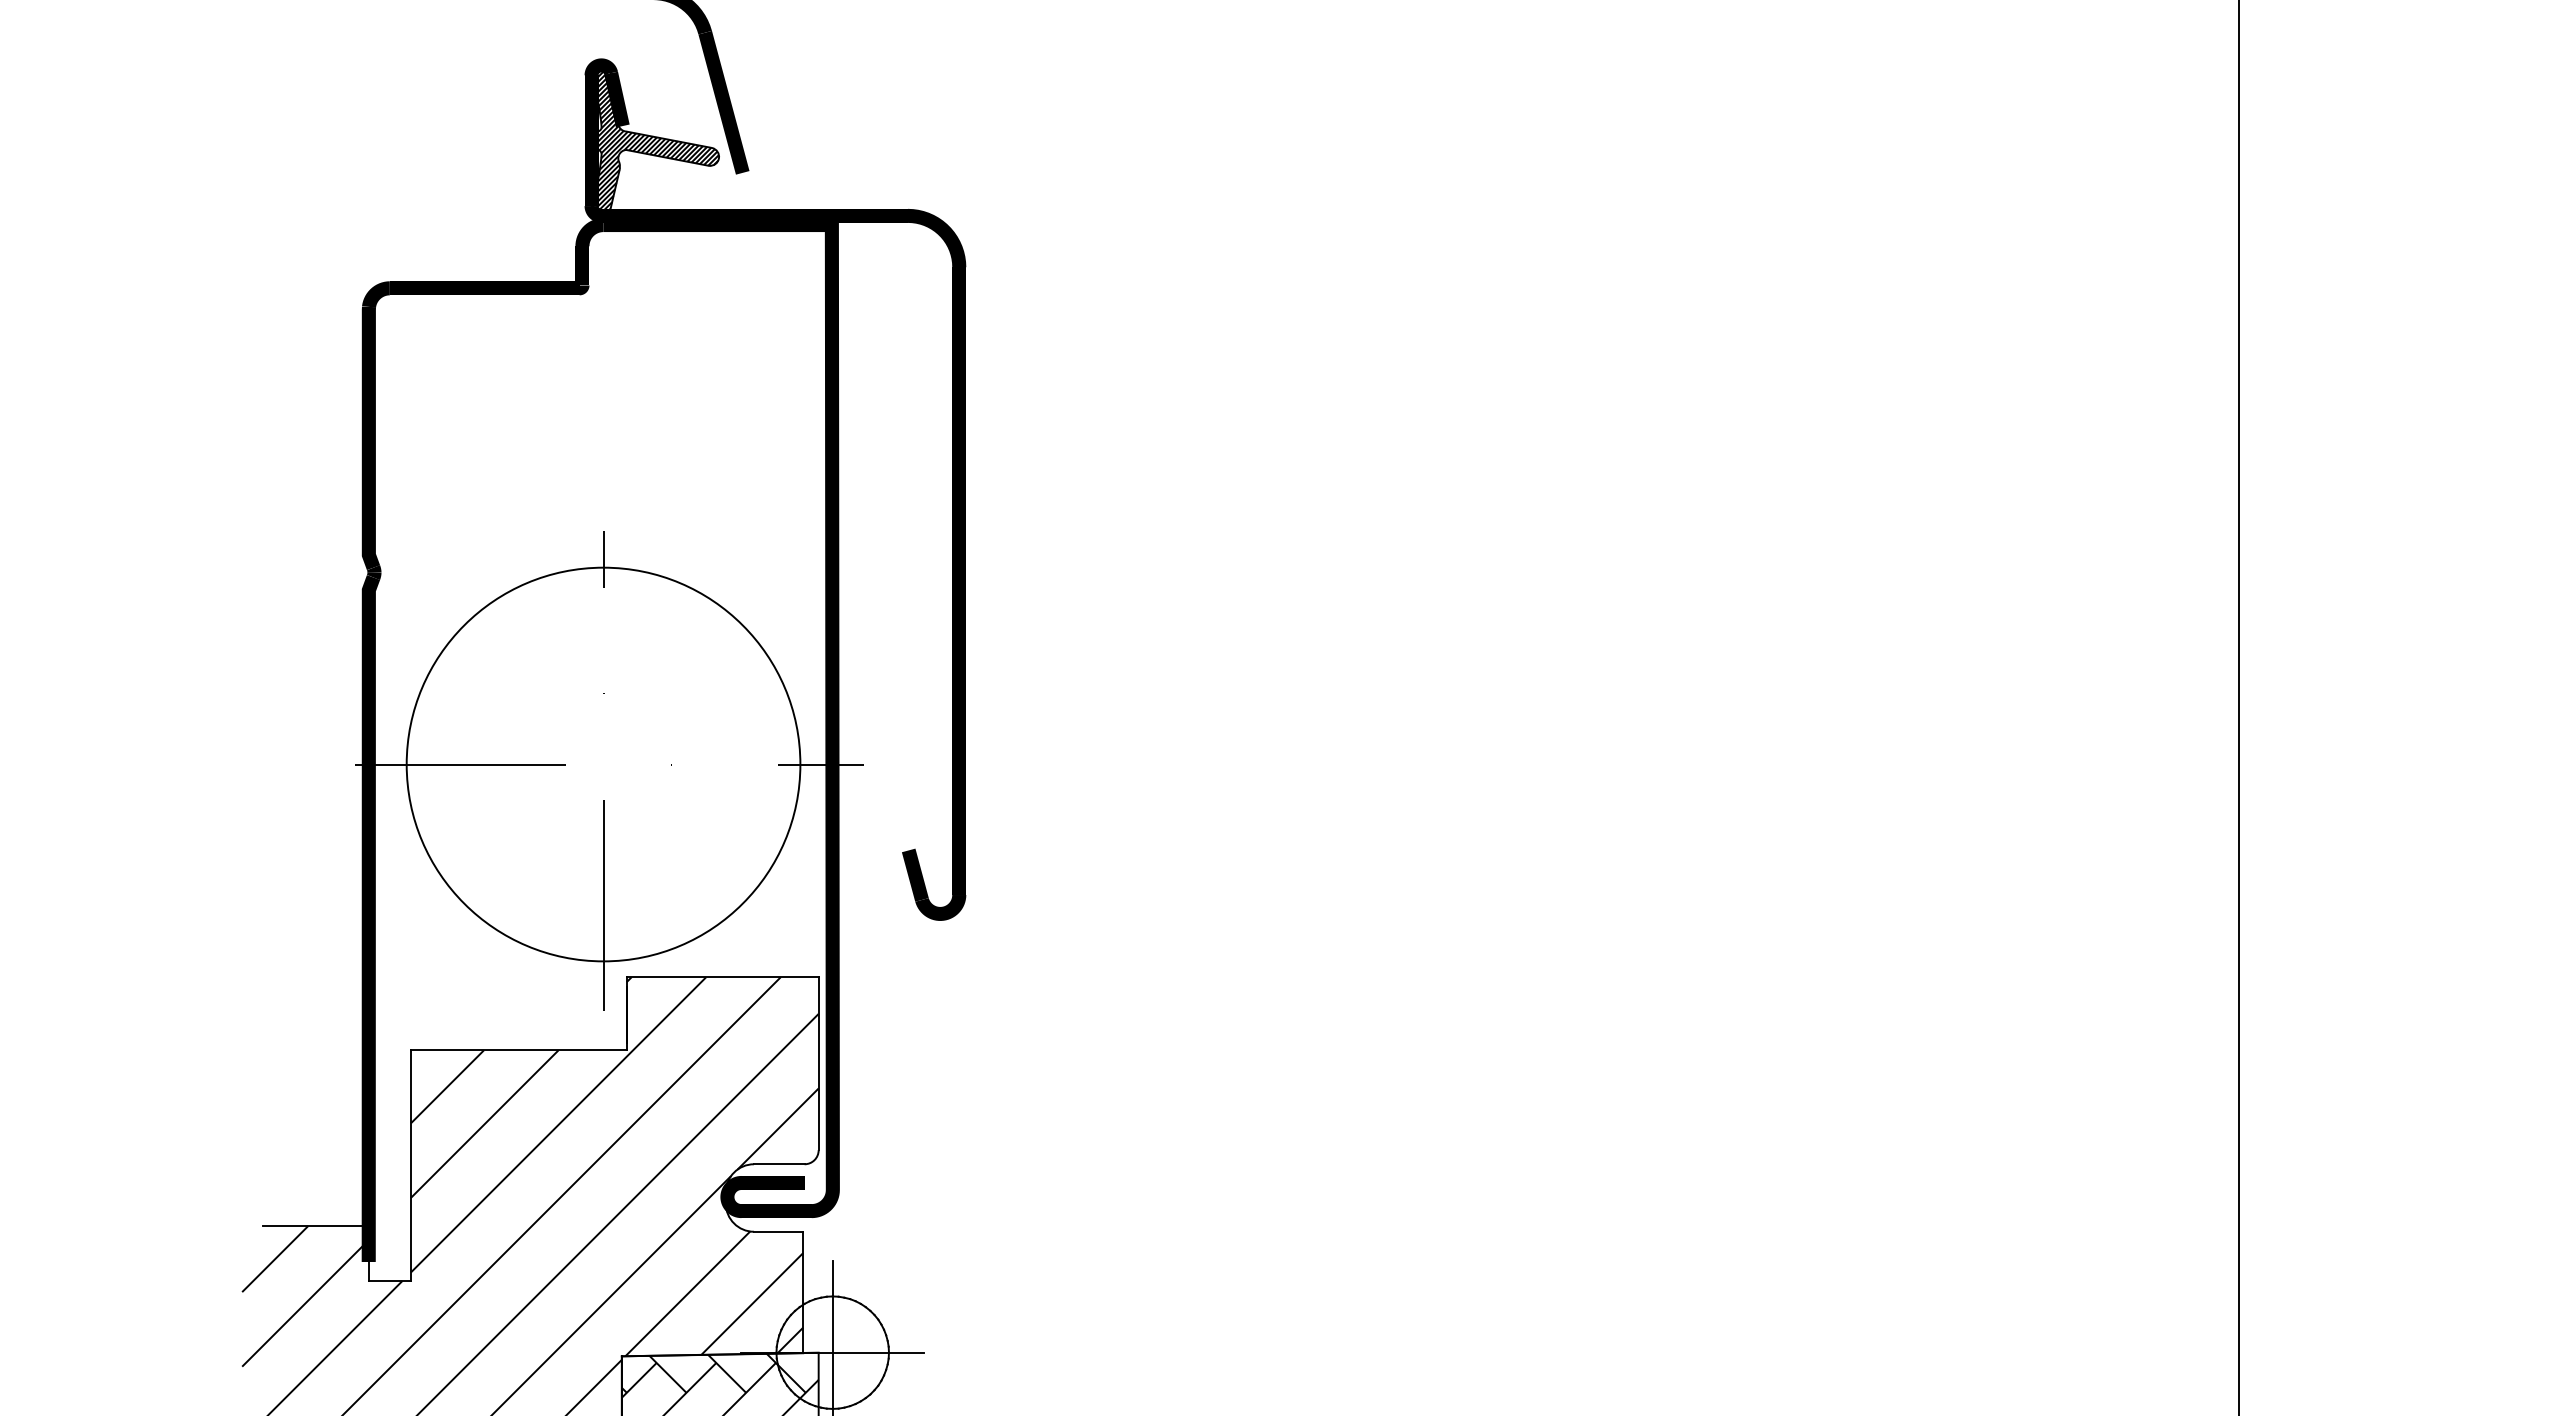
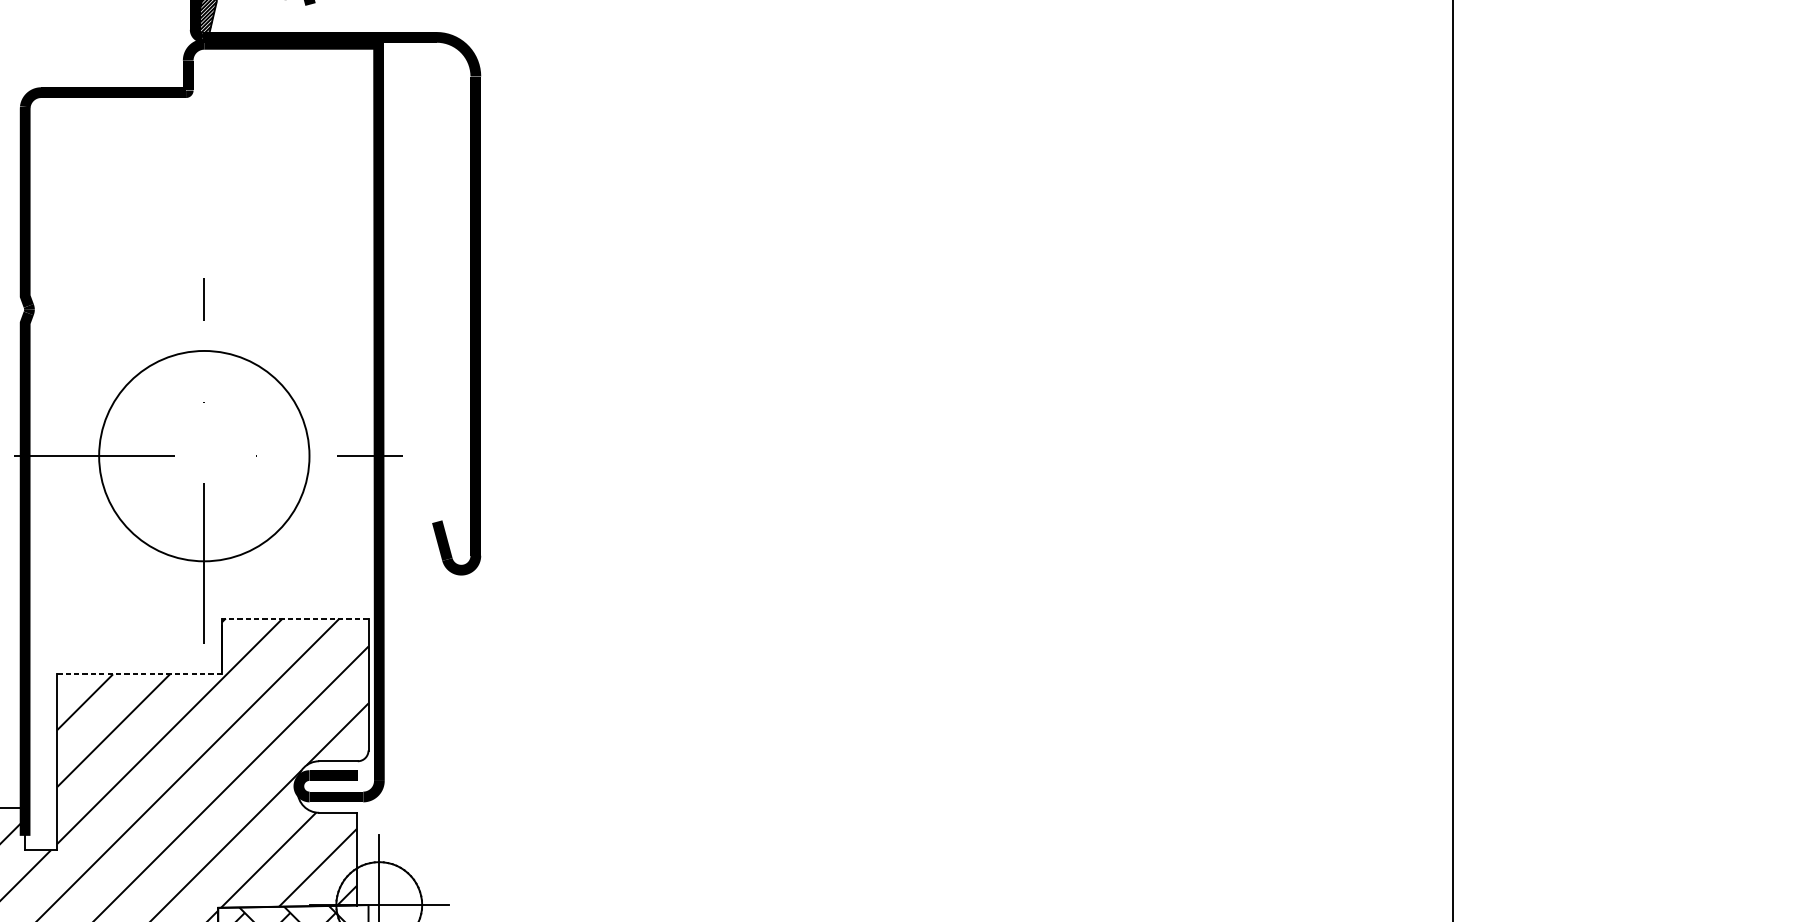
circle: (603, 764) -> (204, 456), size x0.7
line: (722, 977) -> (295, 618), solid -> dashed
line: (518, 1050) -> (139, 674), solid -> dashed

